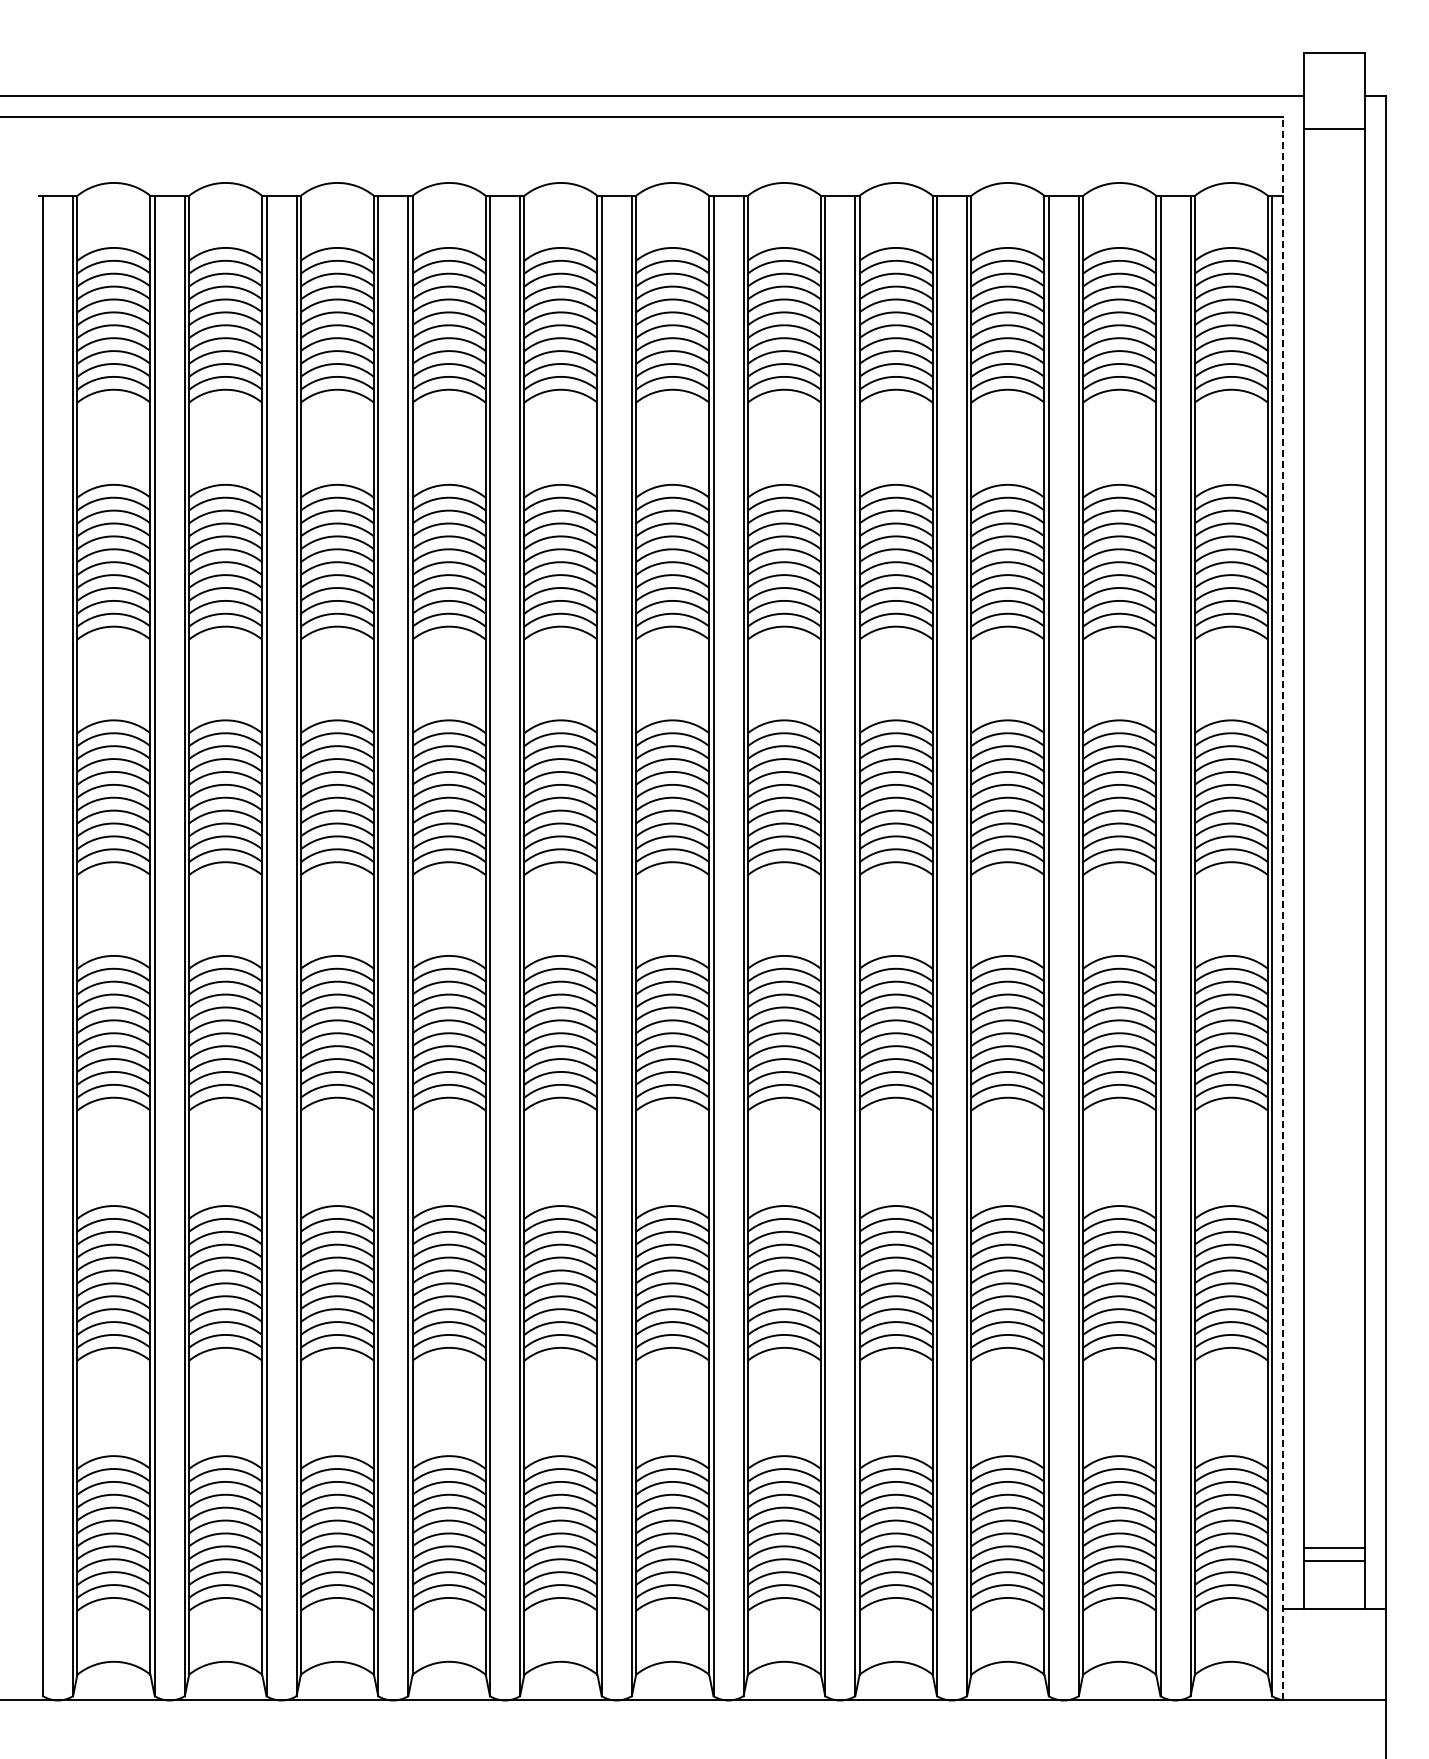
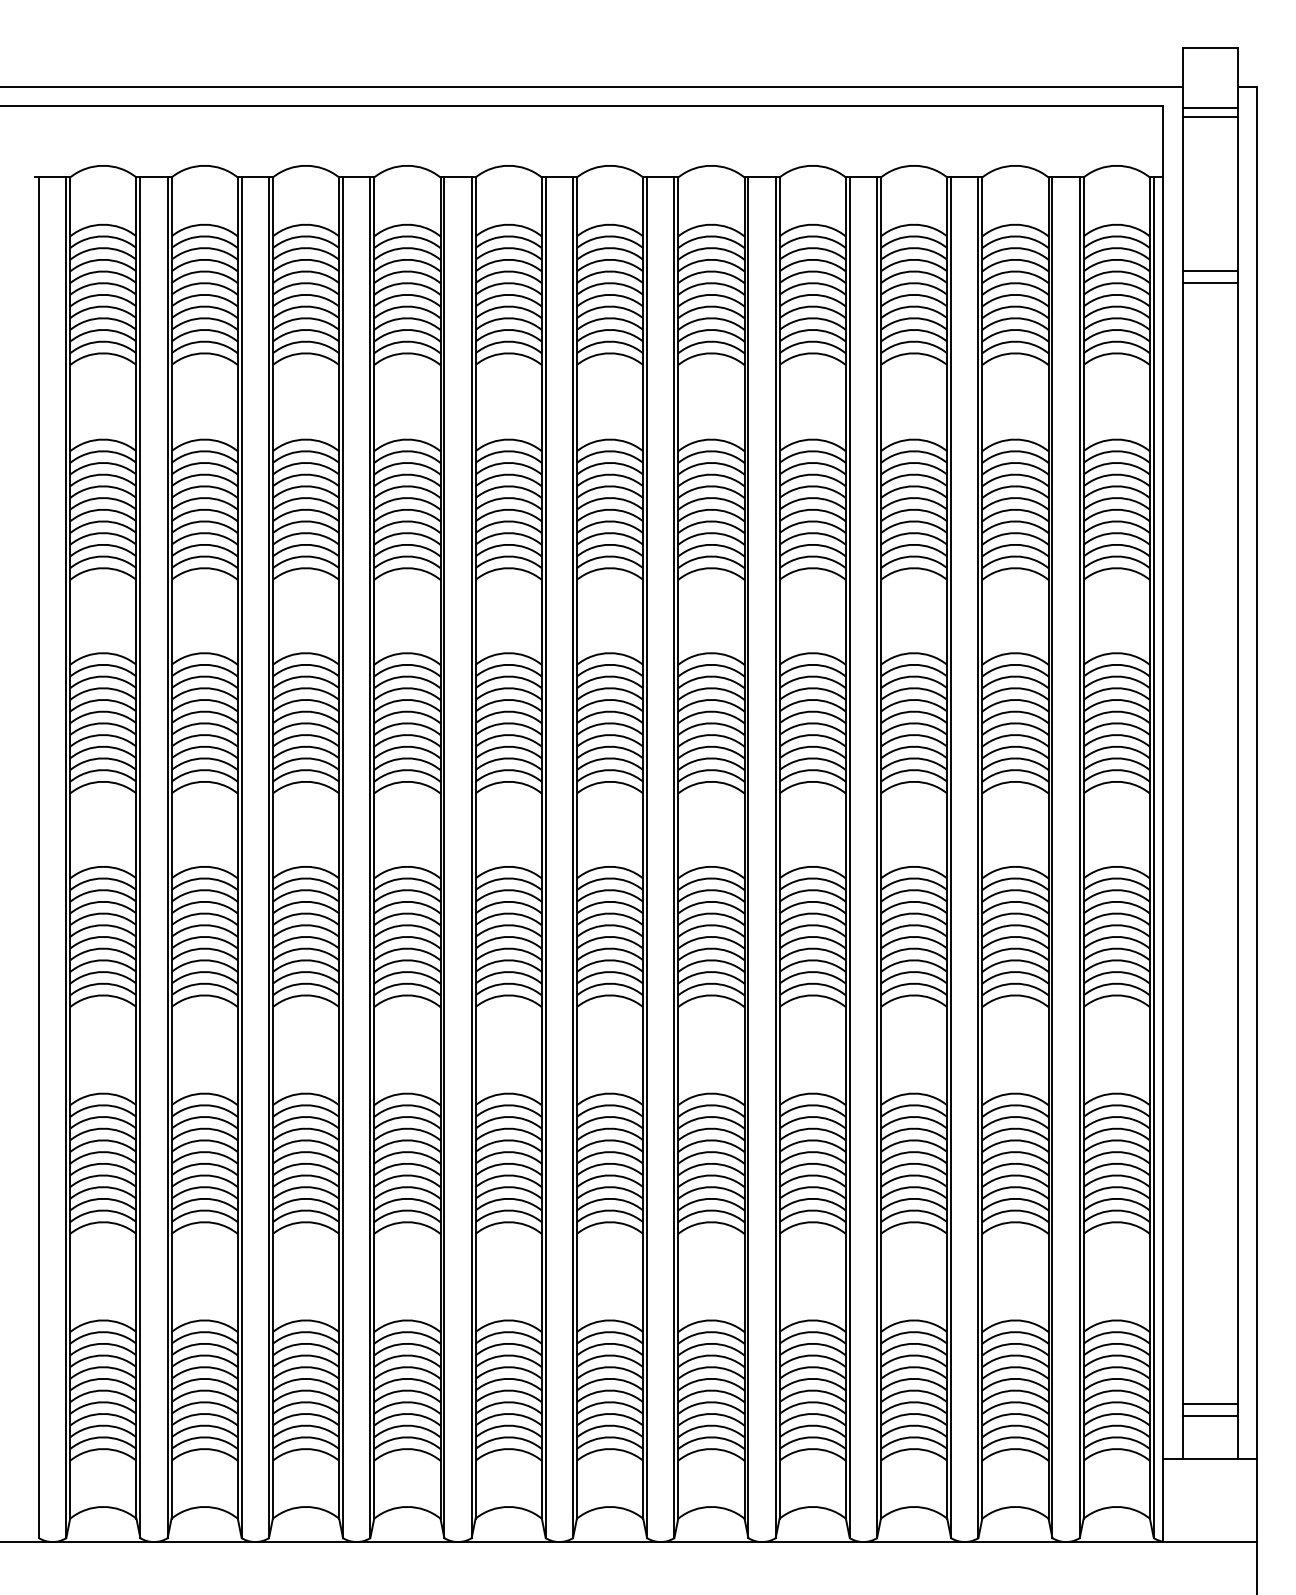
line: (1334, 118) -> (1210, 107), added
line: (1334, 299) -> (1210, 271), added
line: (1334, 311) -> (1210, 282), added
line: (1282, 908) -> (1163, 823), dashed -> solid

